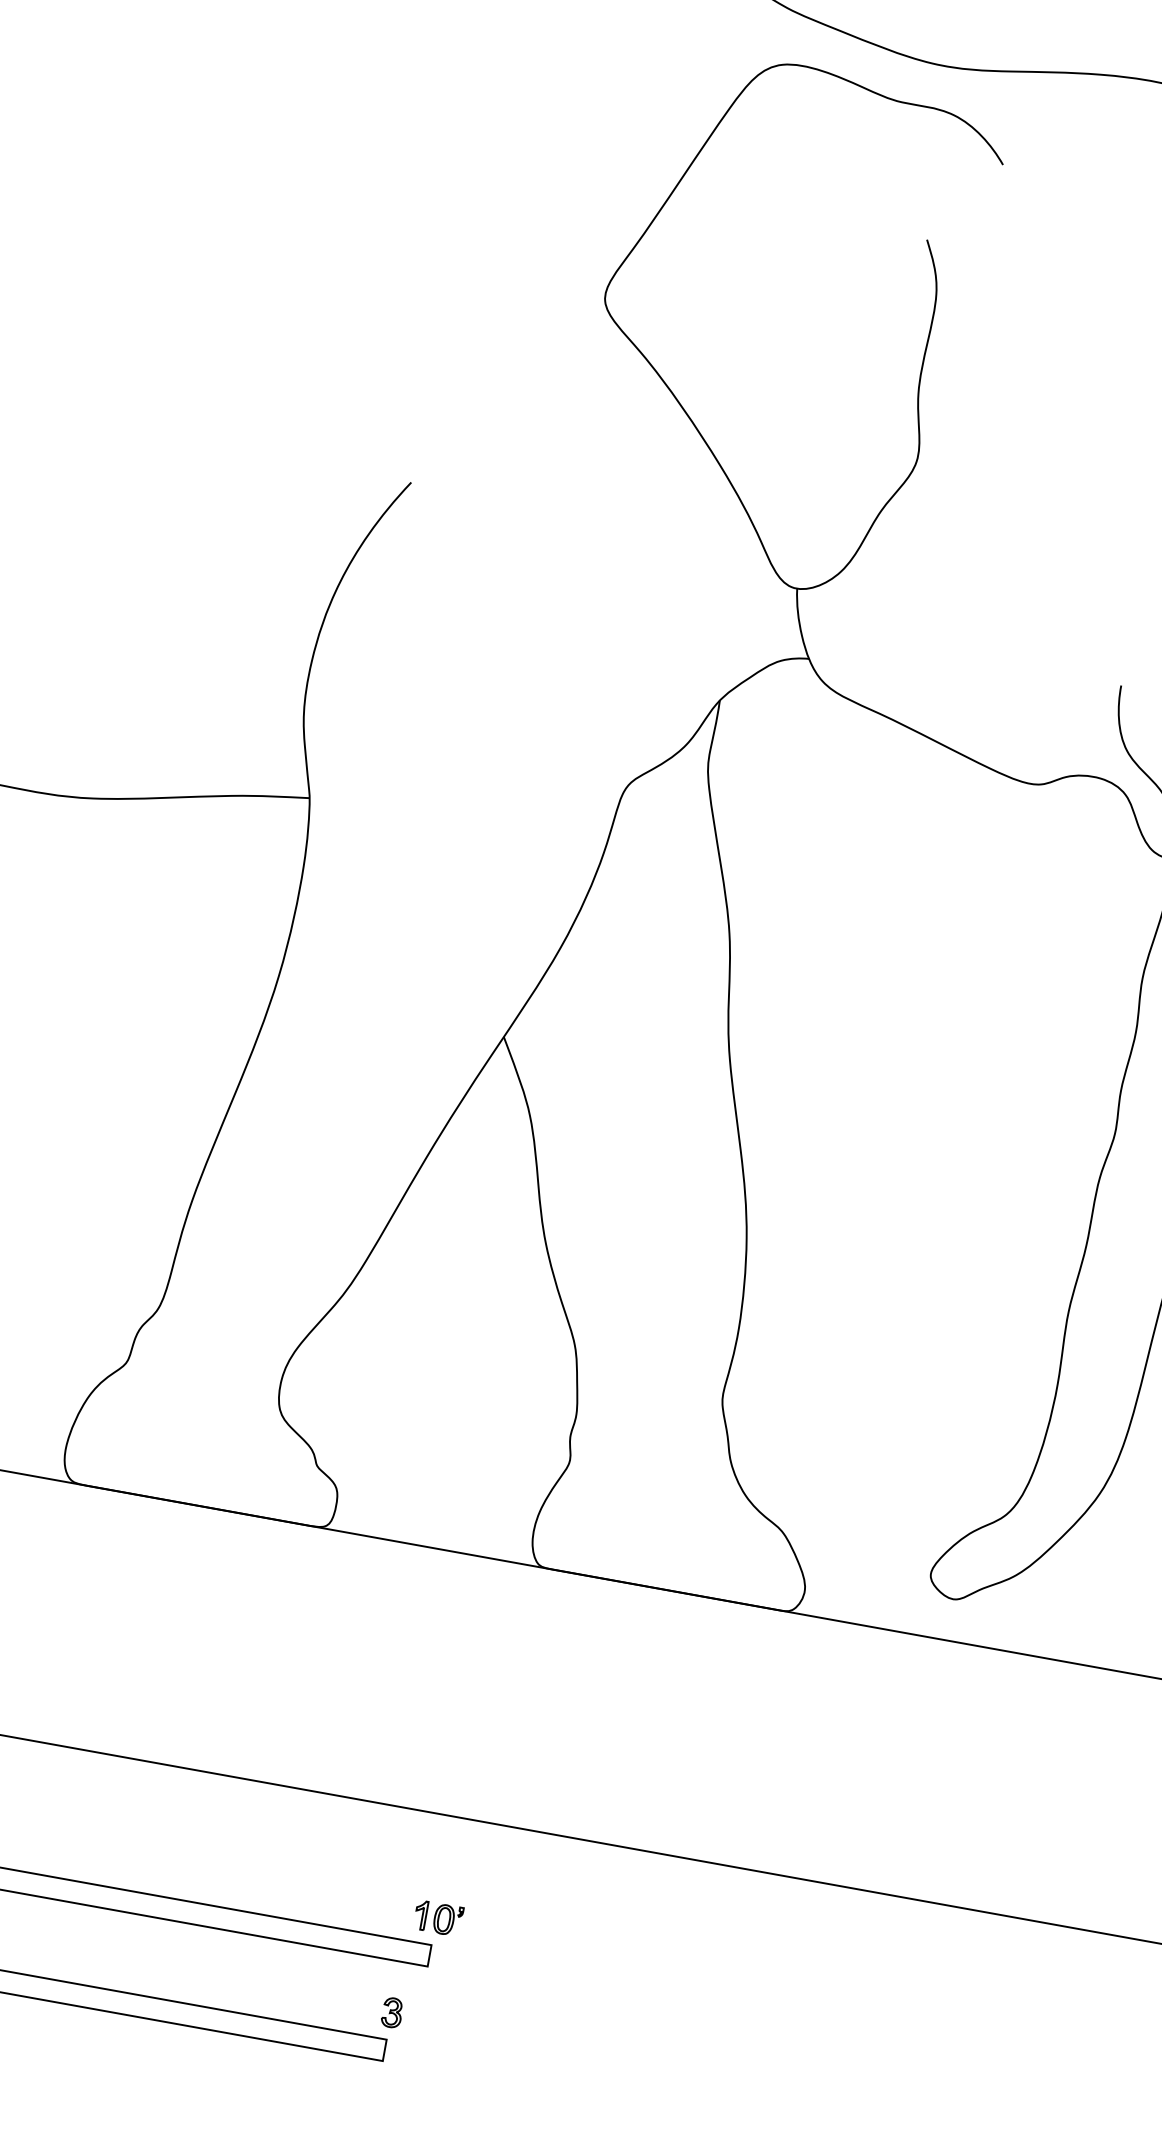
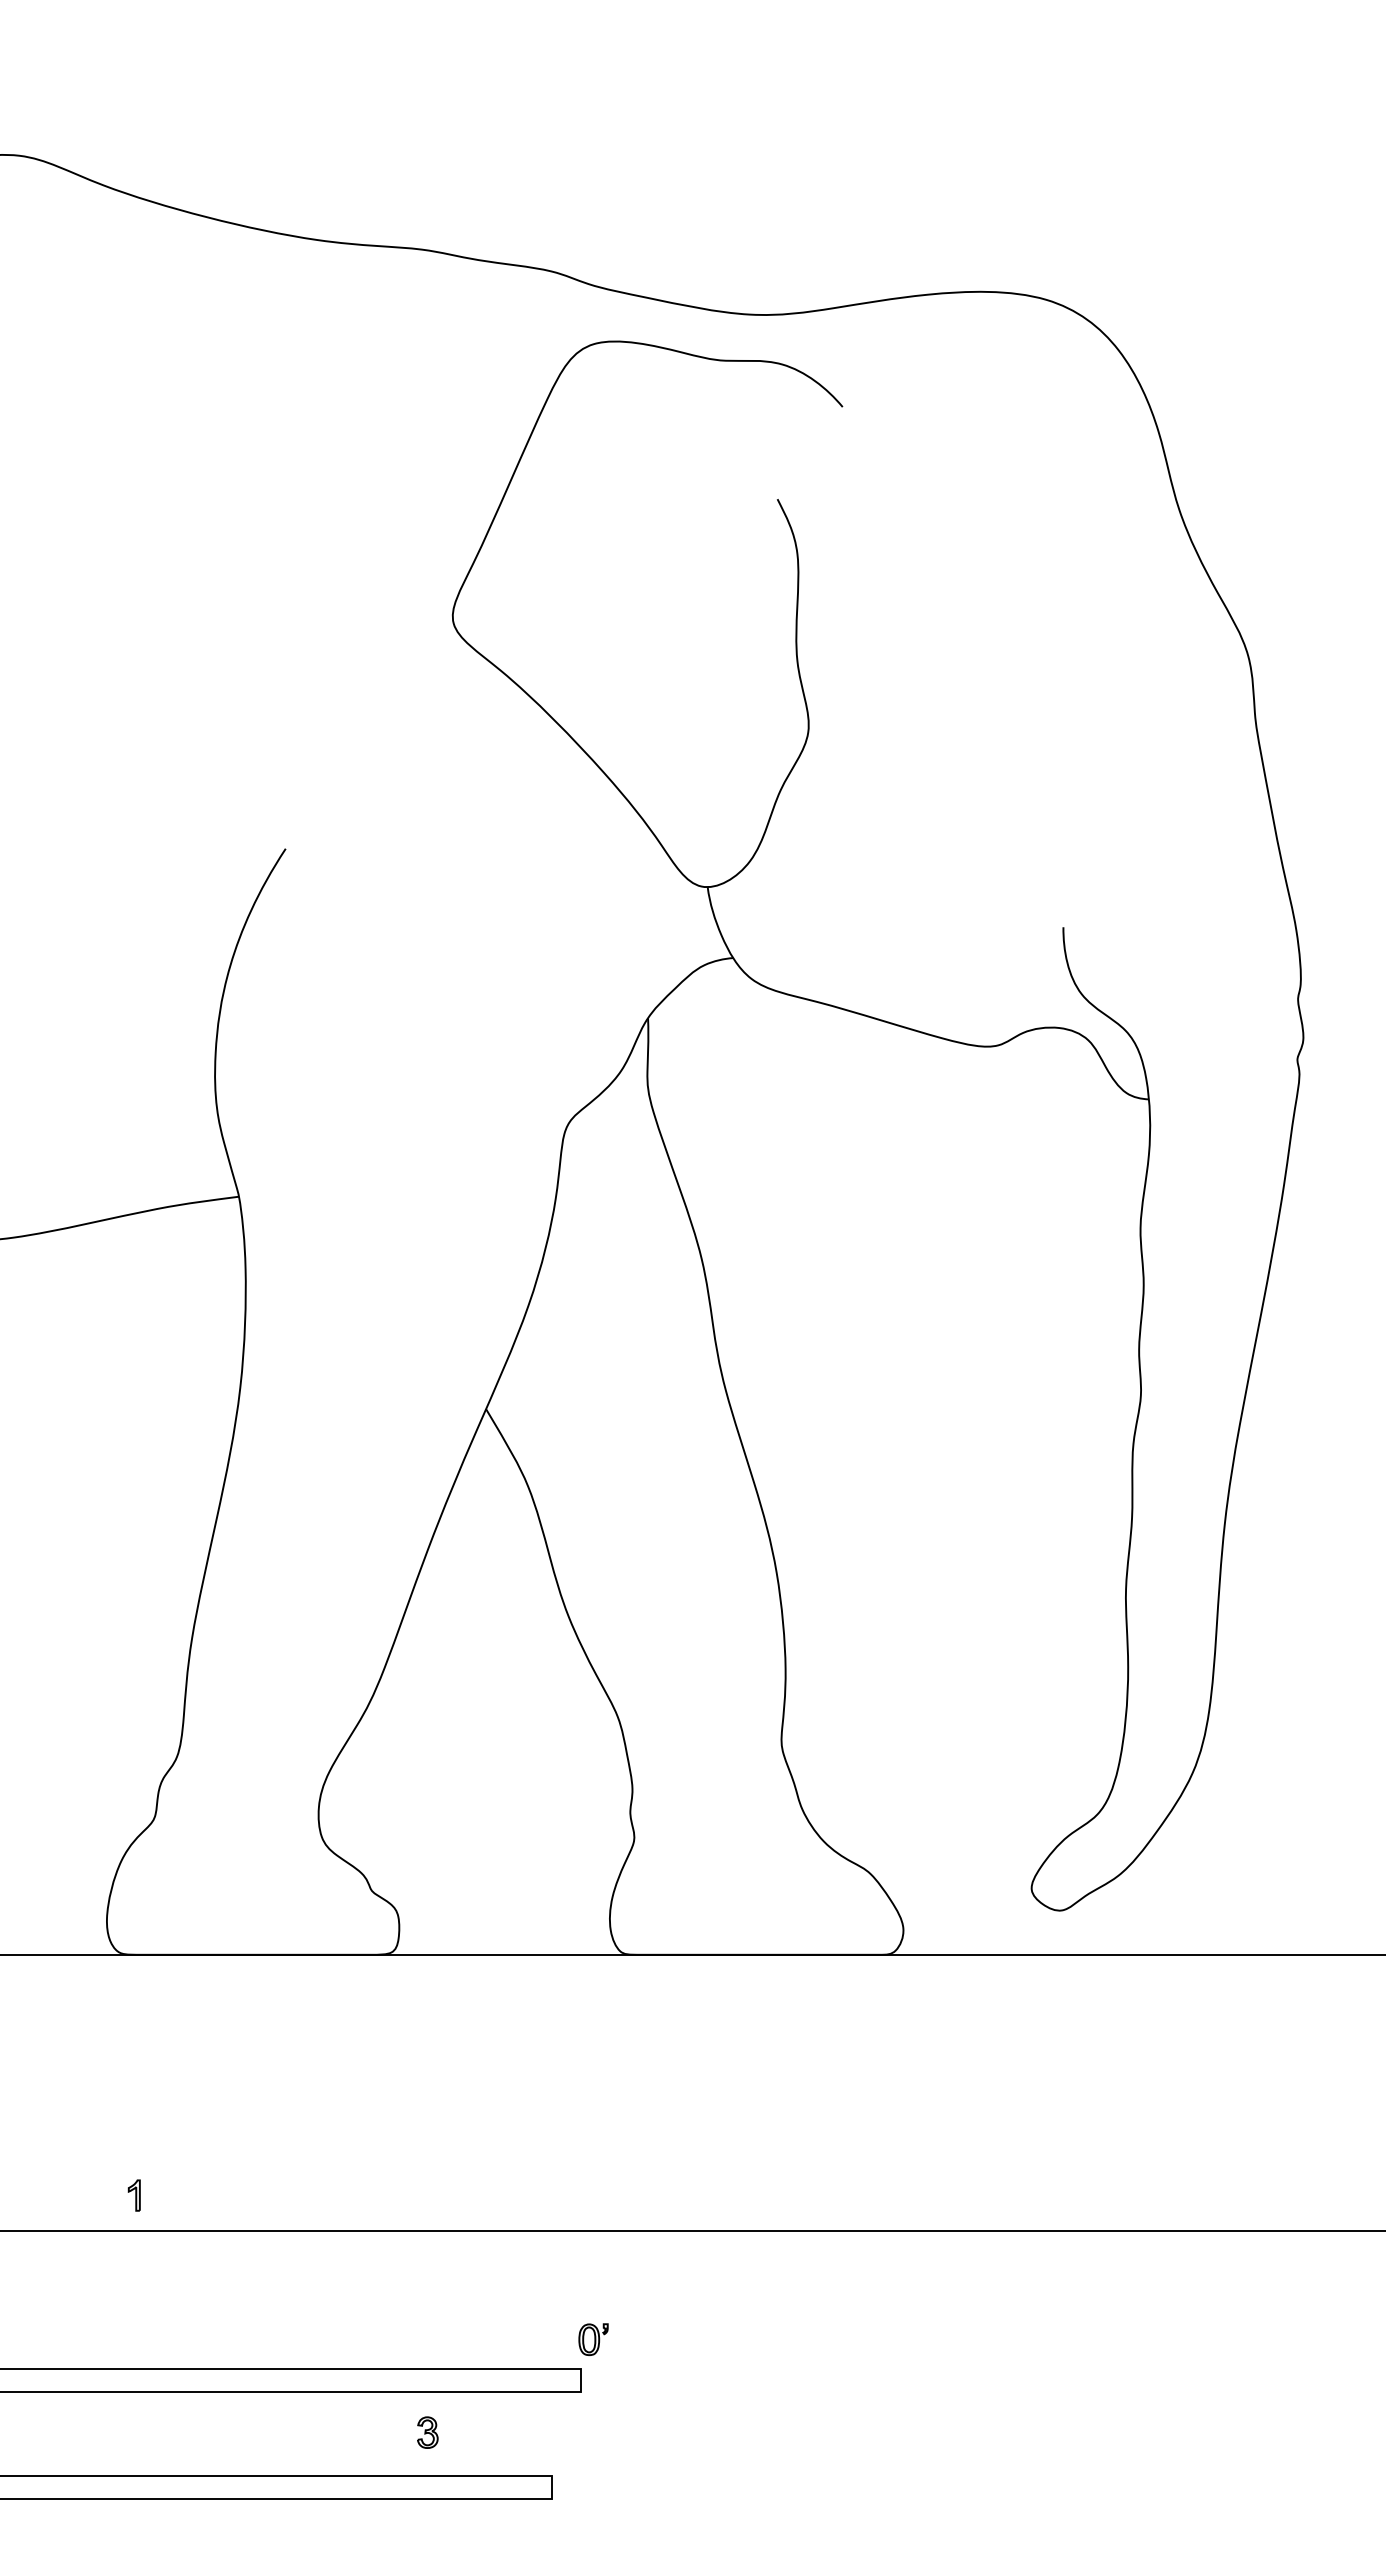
part: (420, 1914) -> (133, 2195), moved
part: (392, 2012) -> (427, 2432), moved

